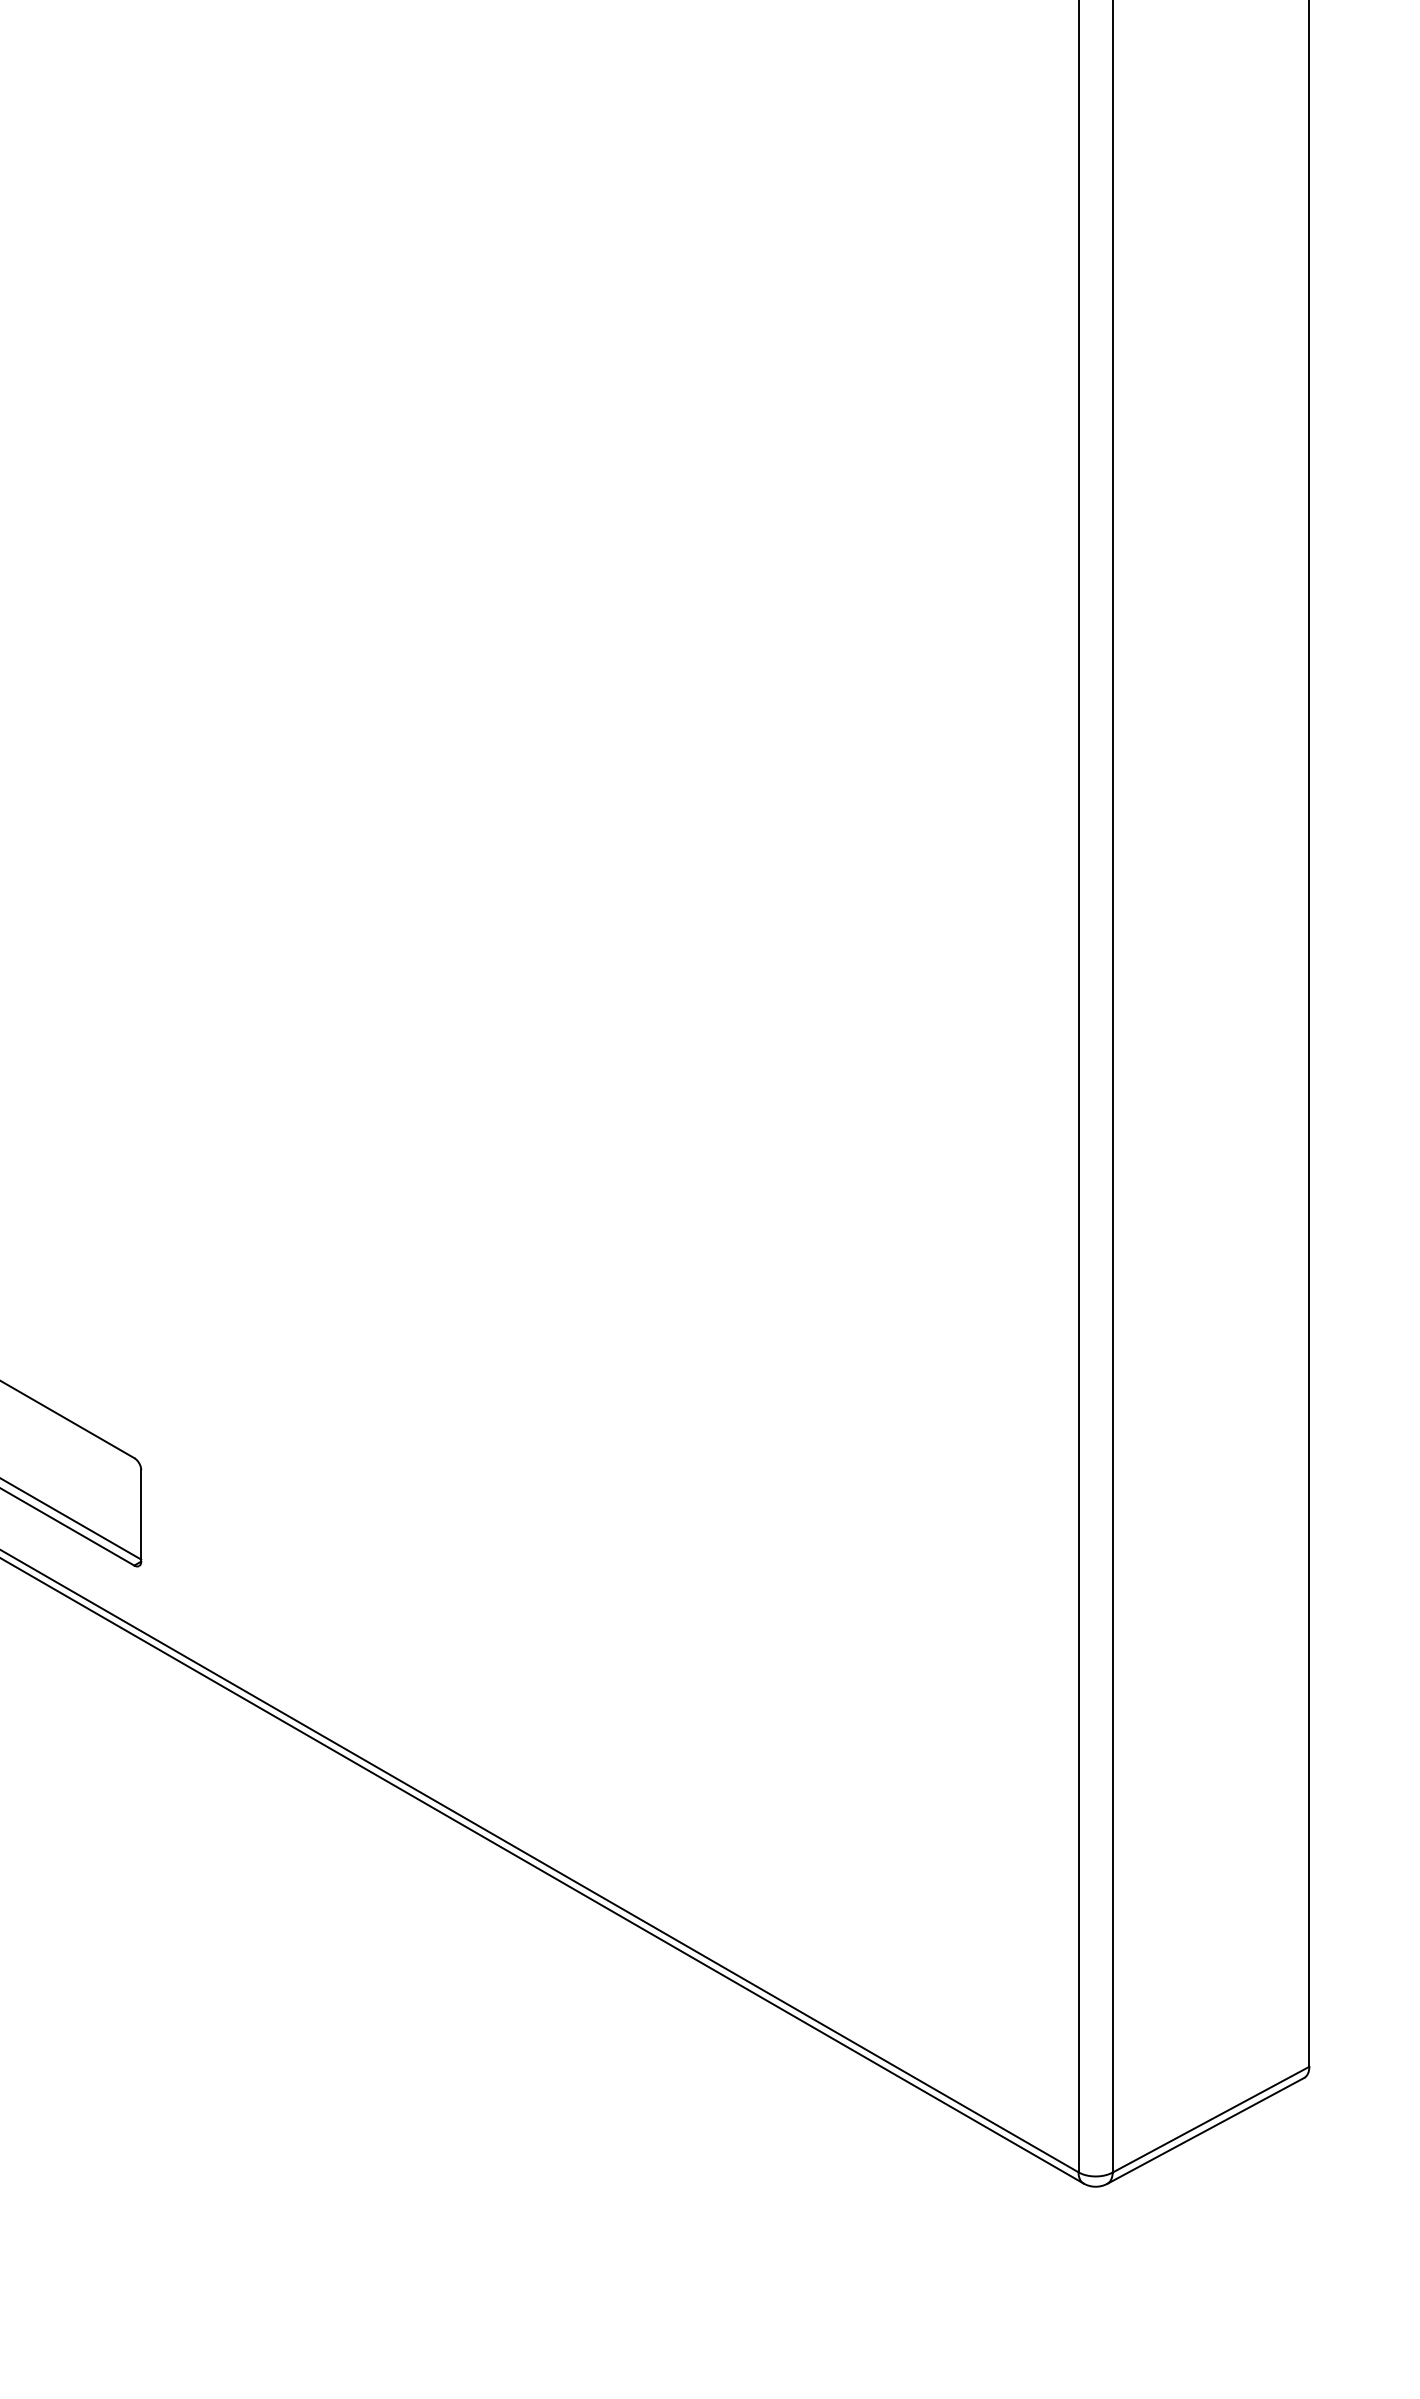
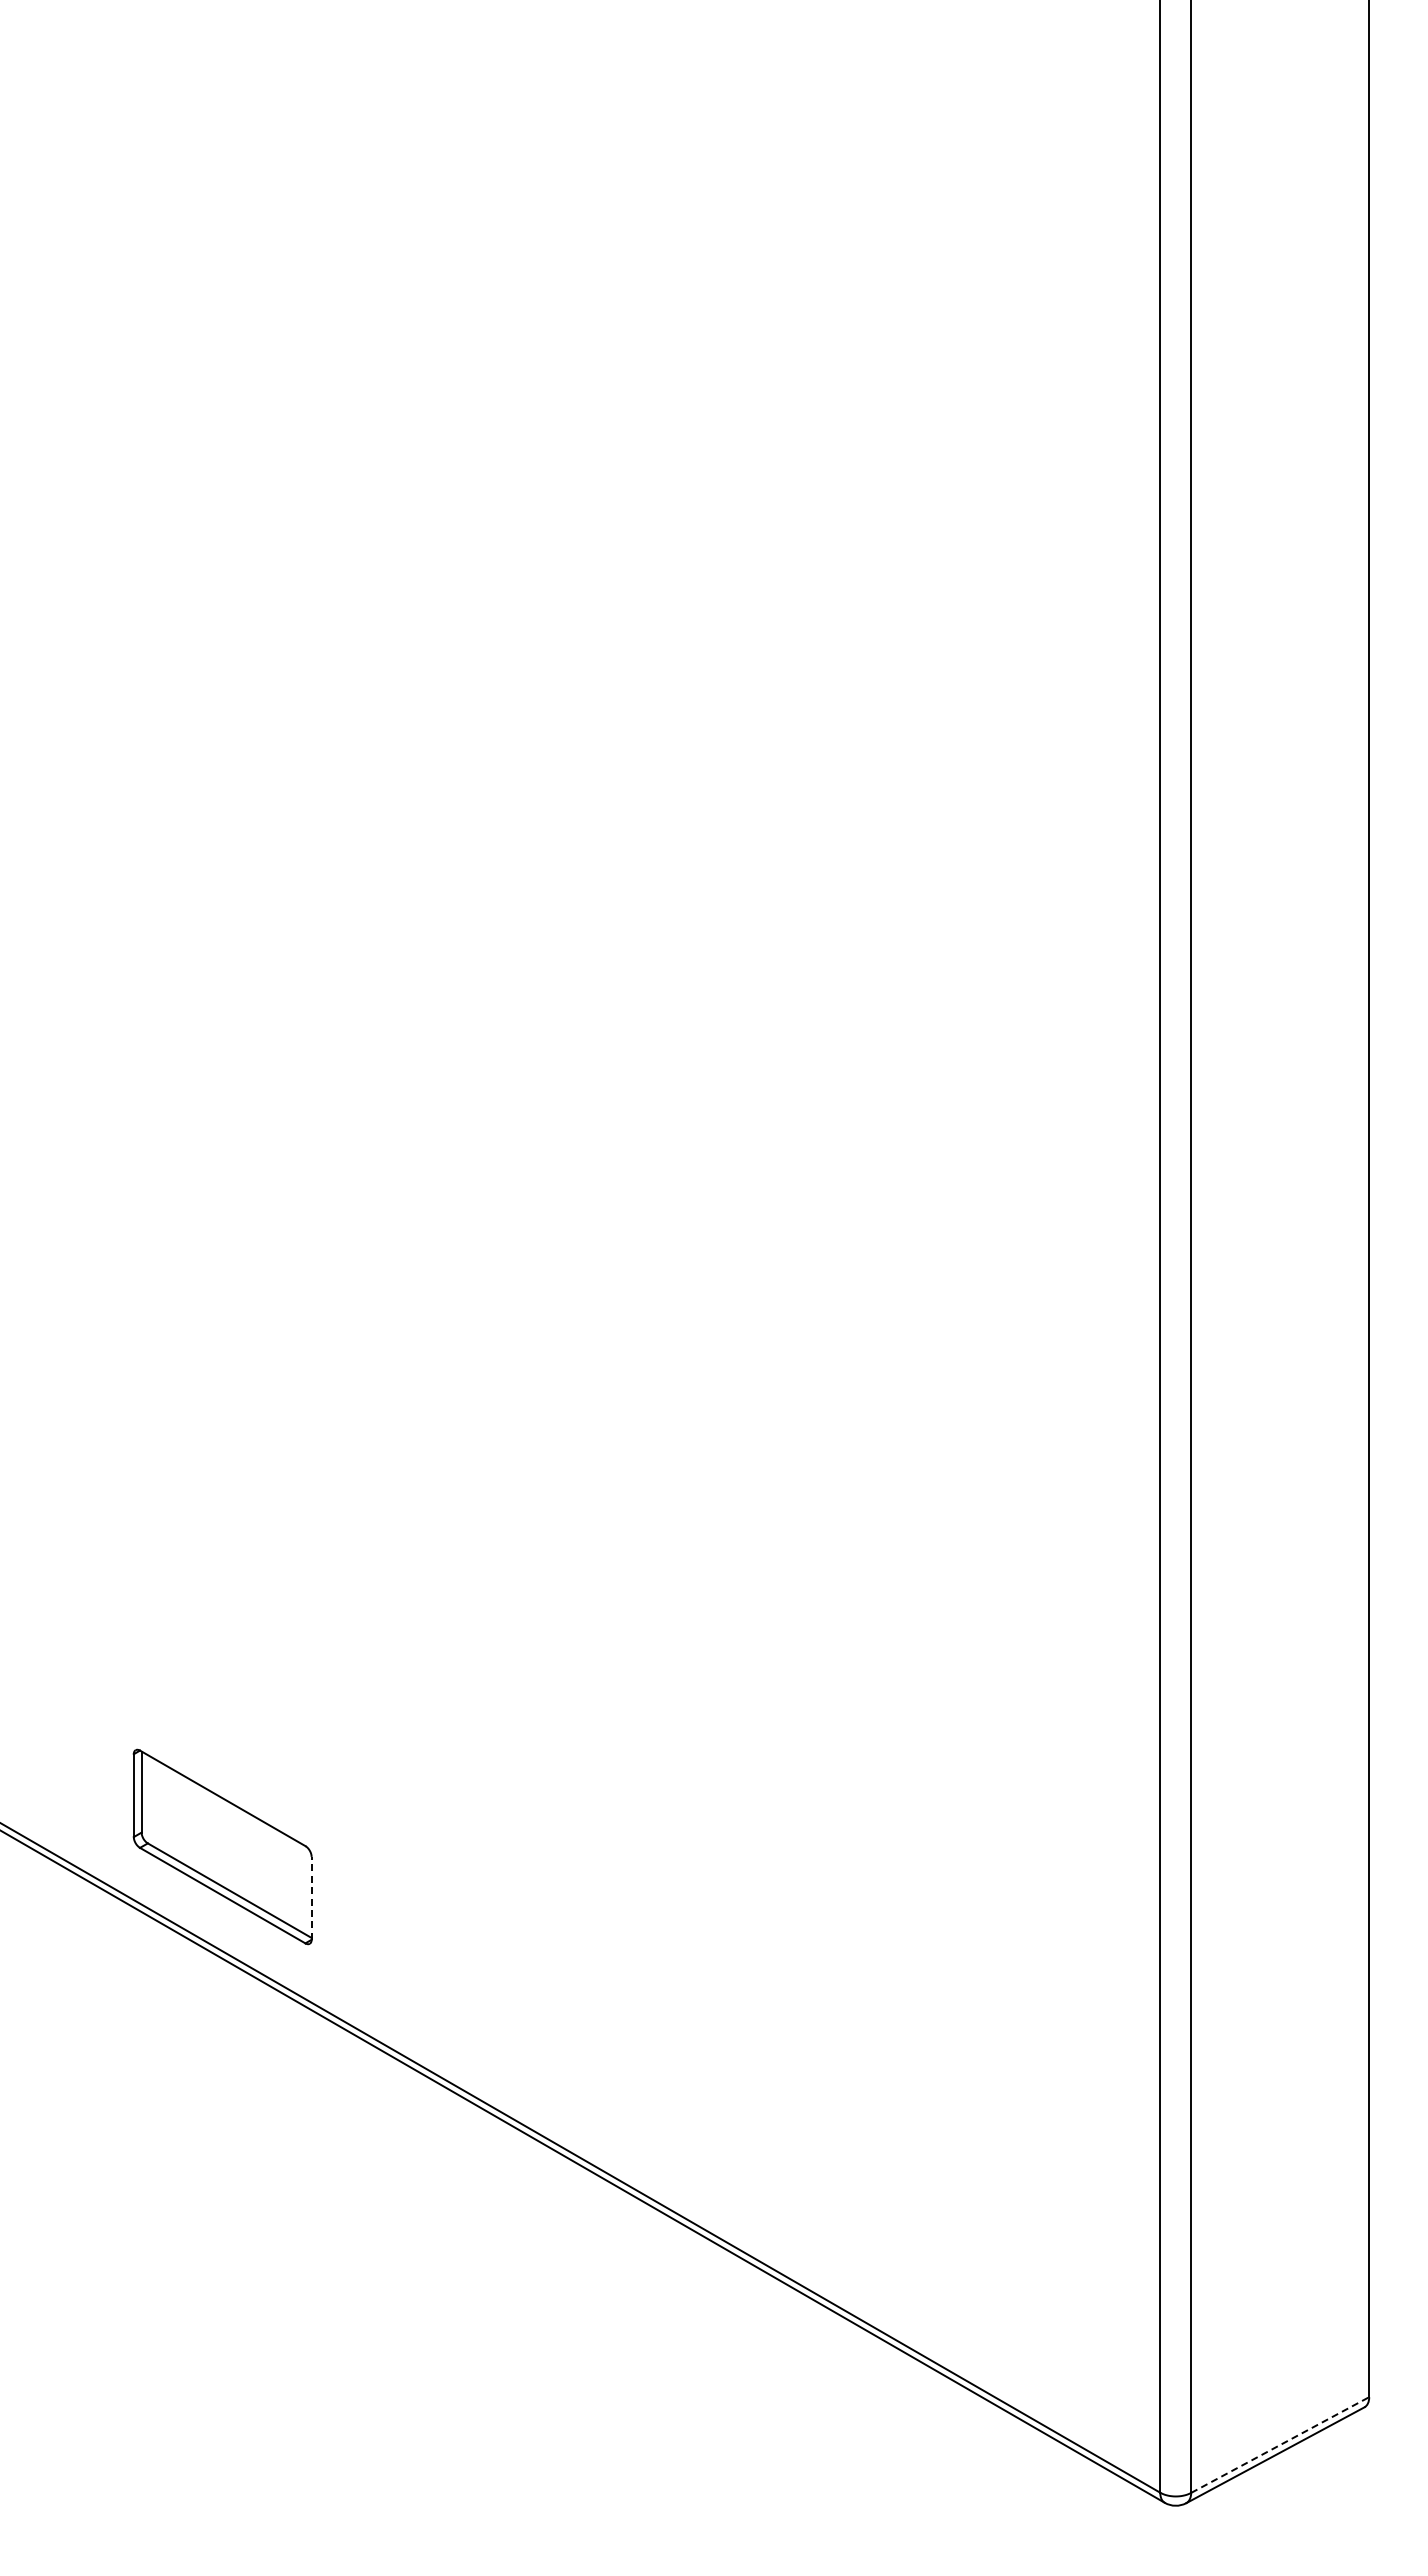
line: (141, 1514) -> (311, 1897), solid -> dashed
line: (1211, 2119) -> (1280, 2444), solid -> dashed

